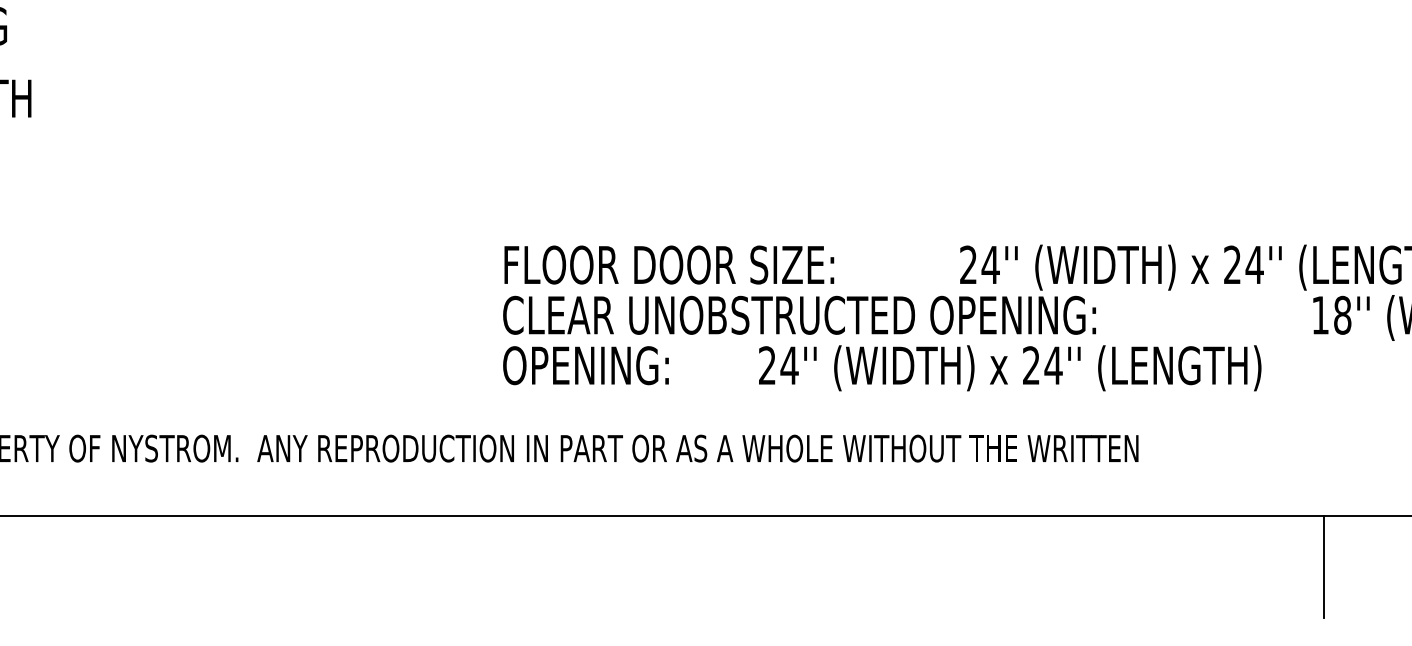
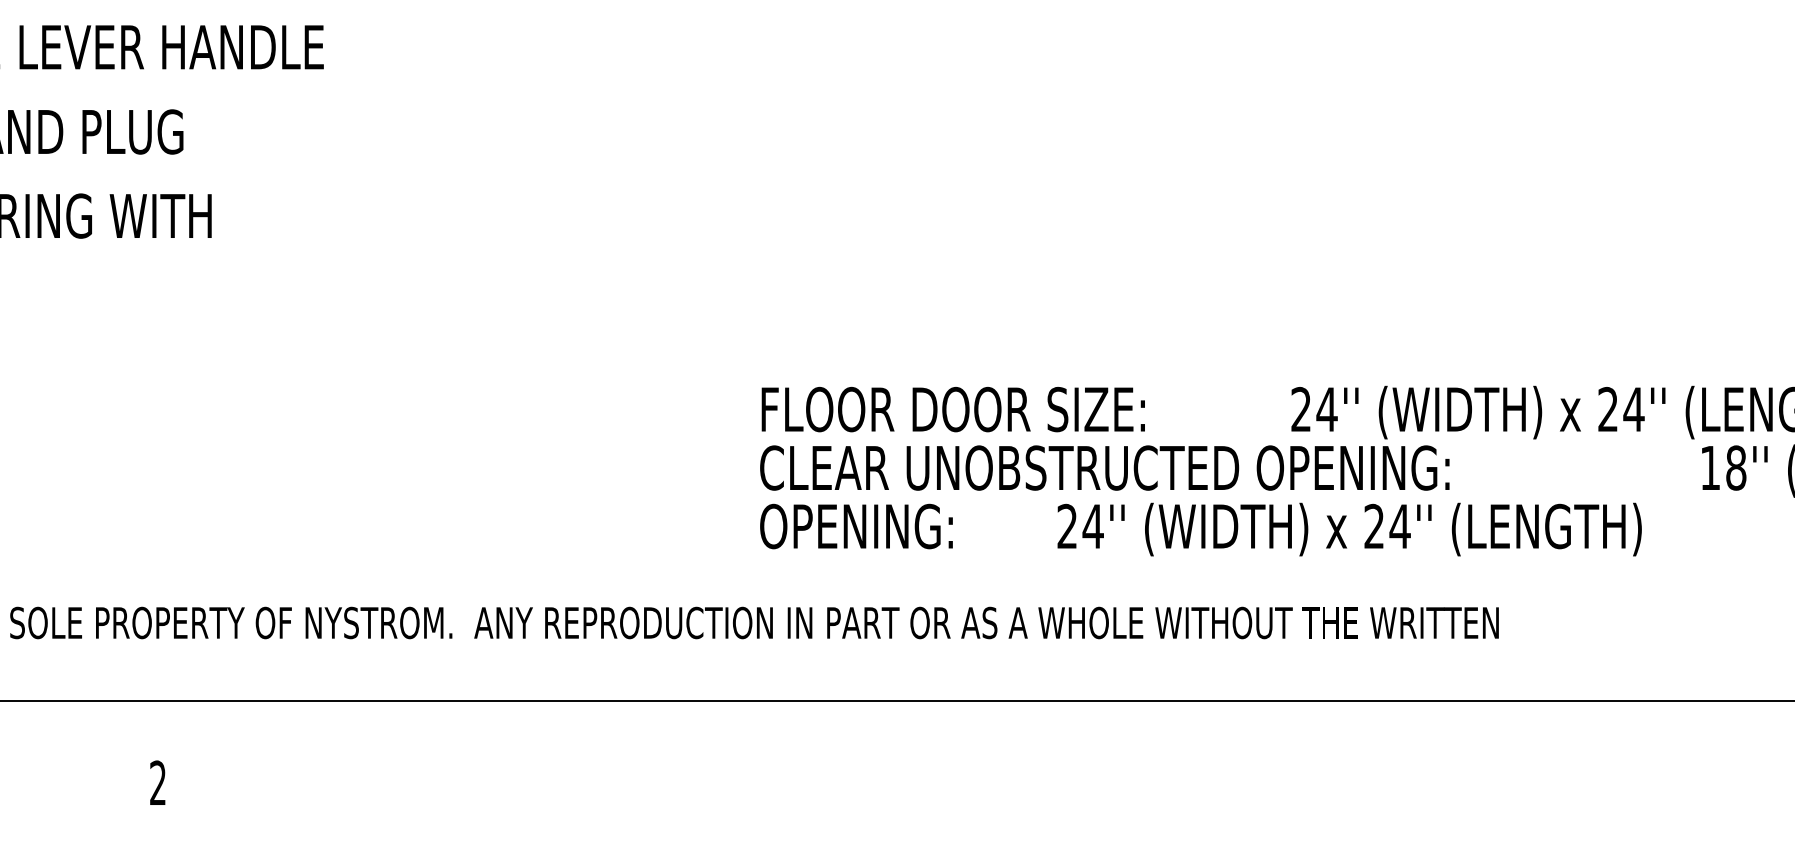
line: (1323, 566) -> (1714, 760), removed

